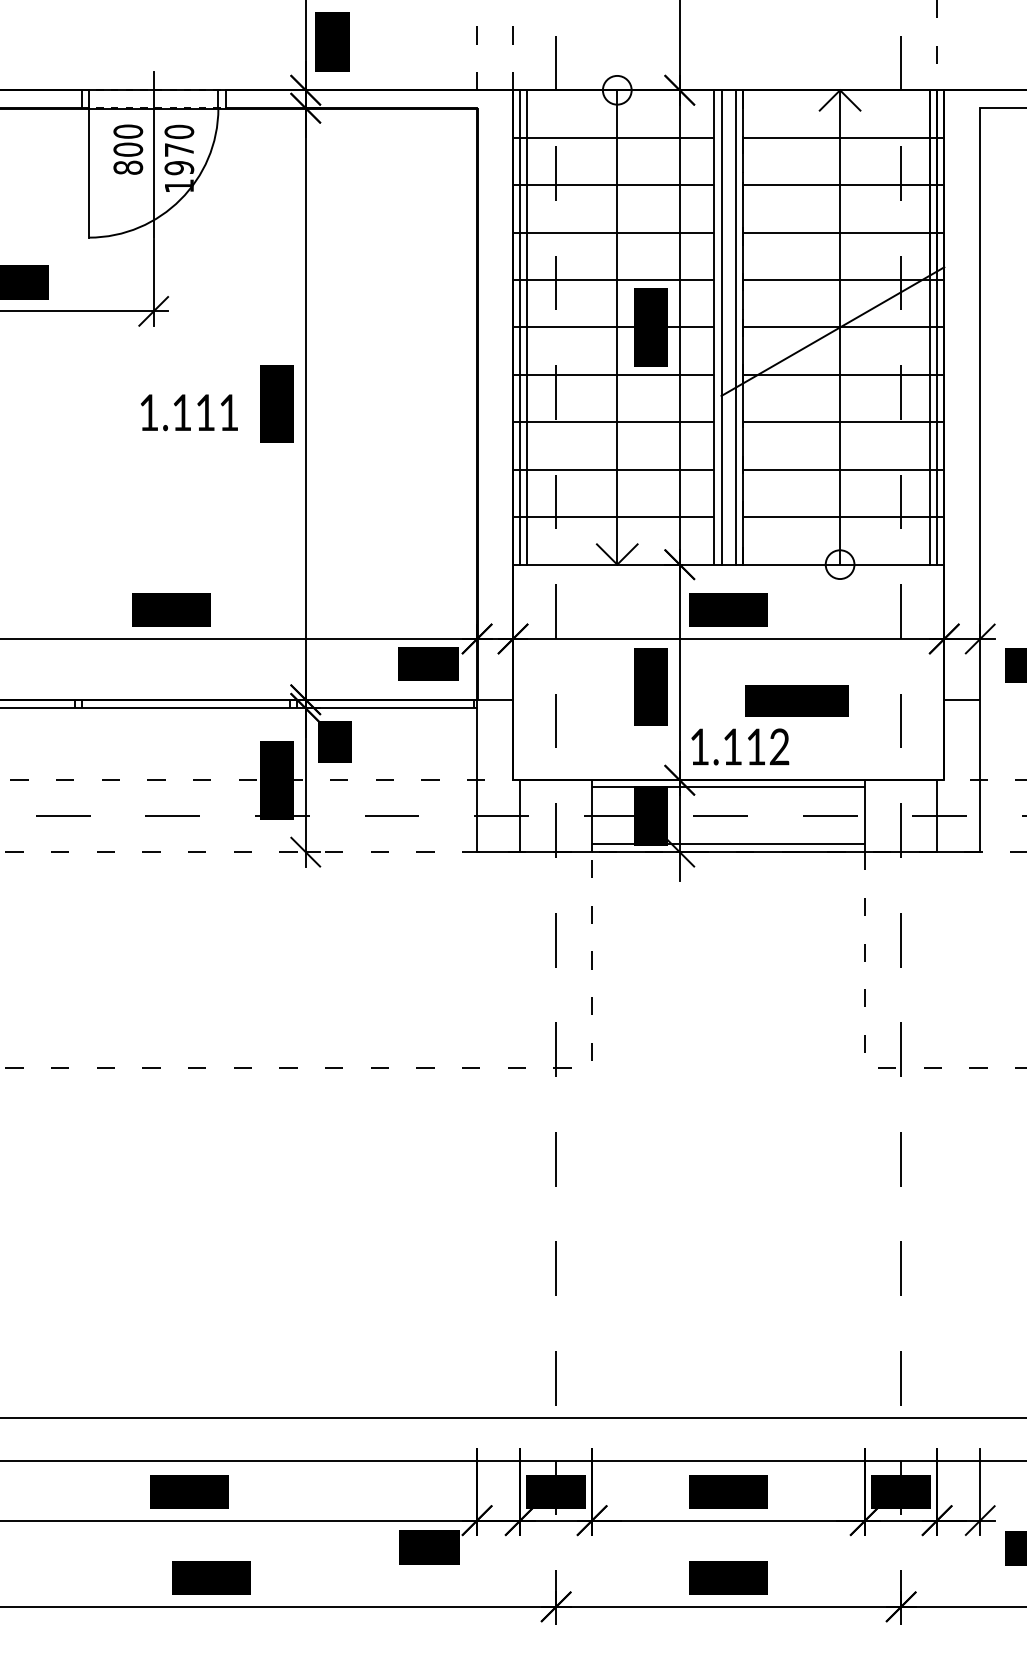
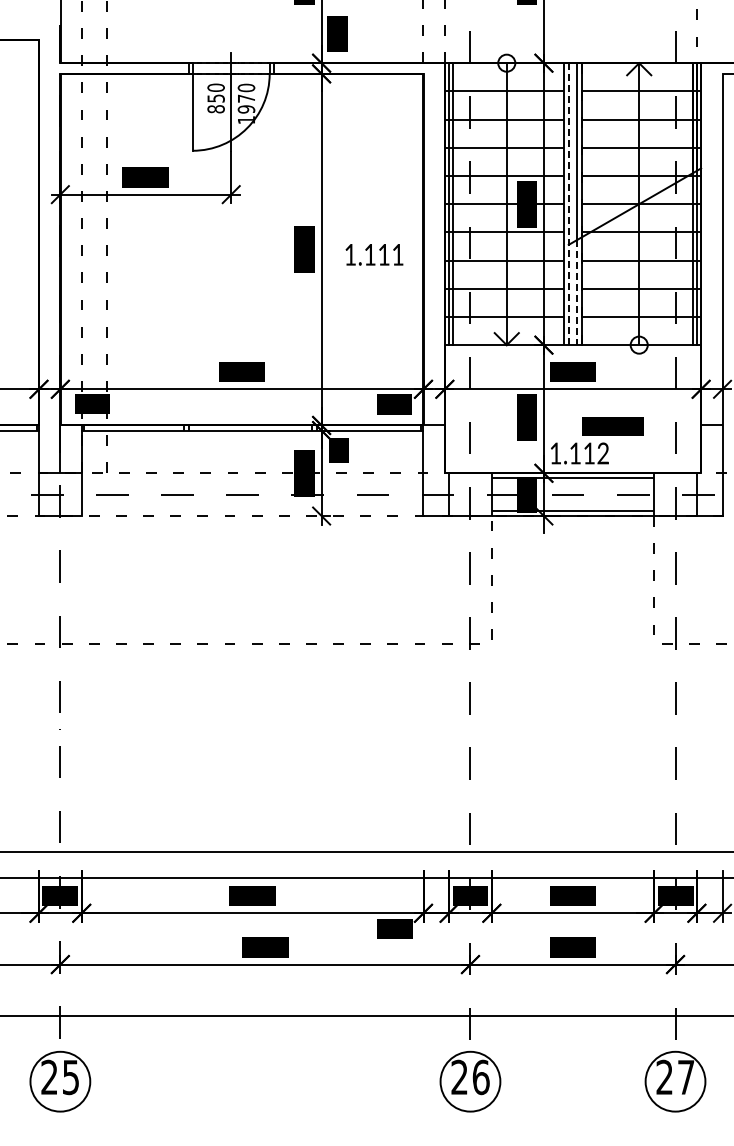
text: (127, 149) -> (215, 98), 800 -> 850
line: (721, 328) -> (568, 204), solid -> dashed
text: (189, 412) -> (374, 254), moved
line: (736, 476) -> (577, 292), solid -> dashed

